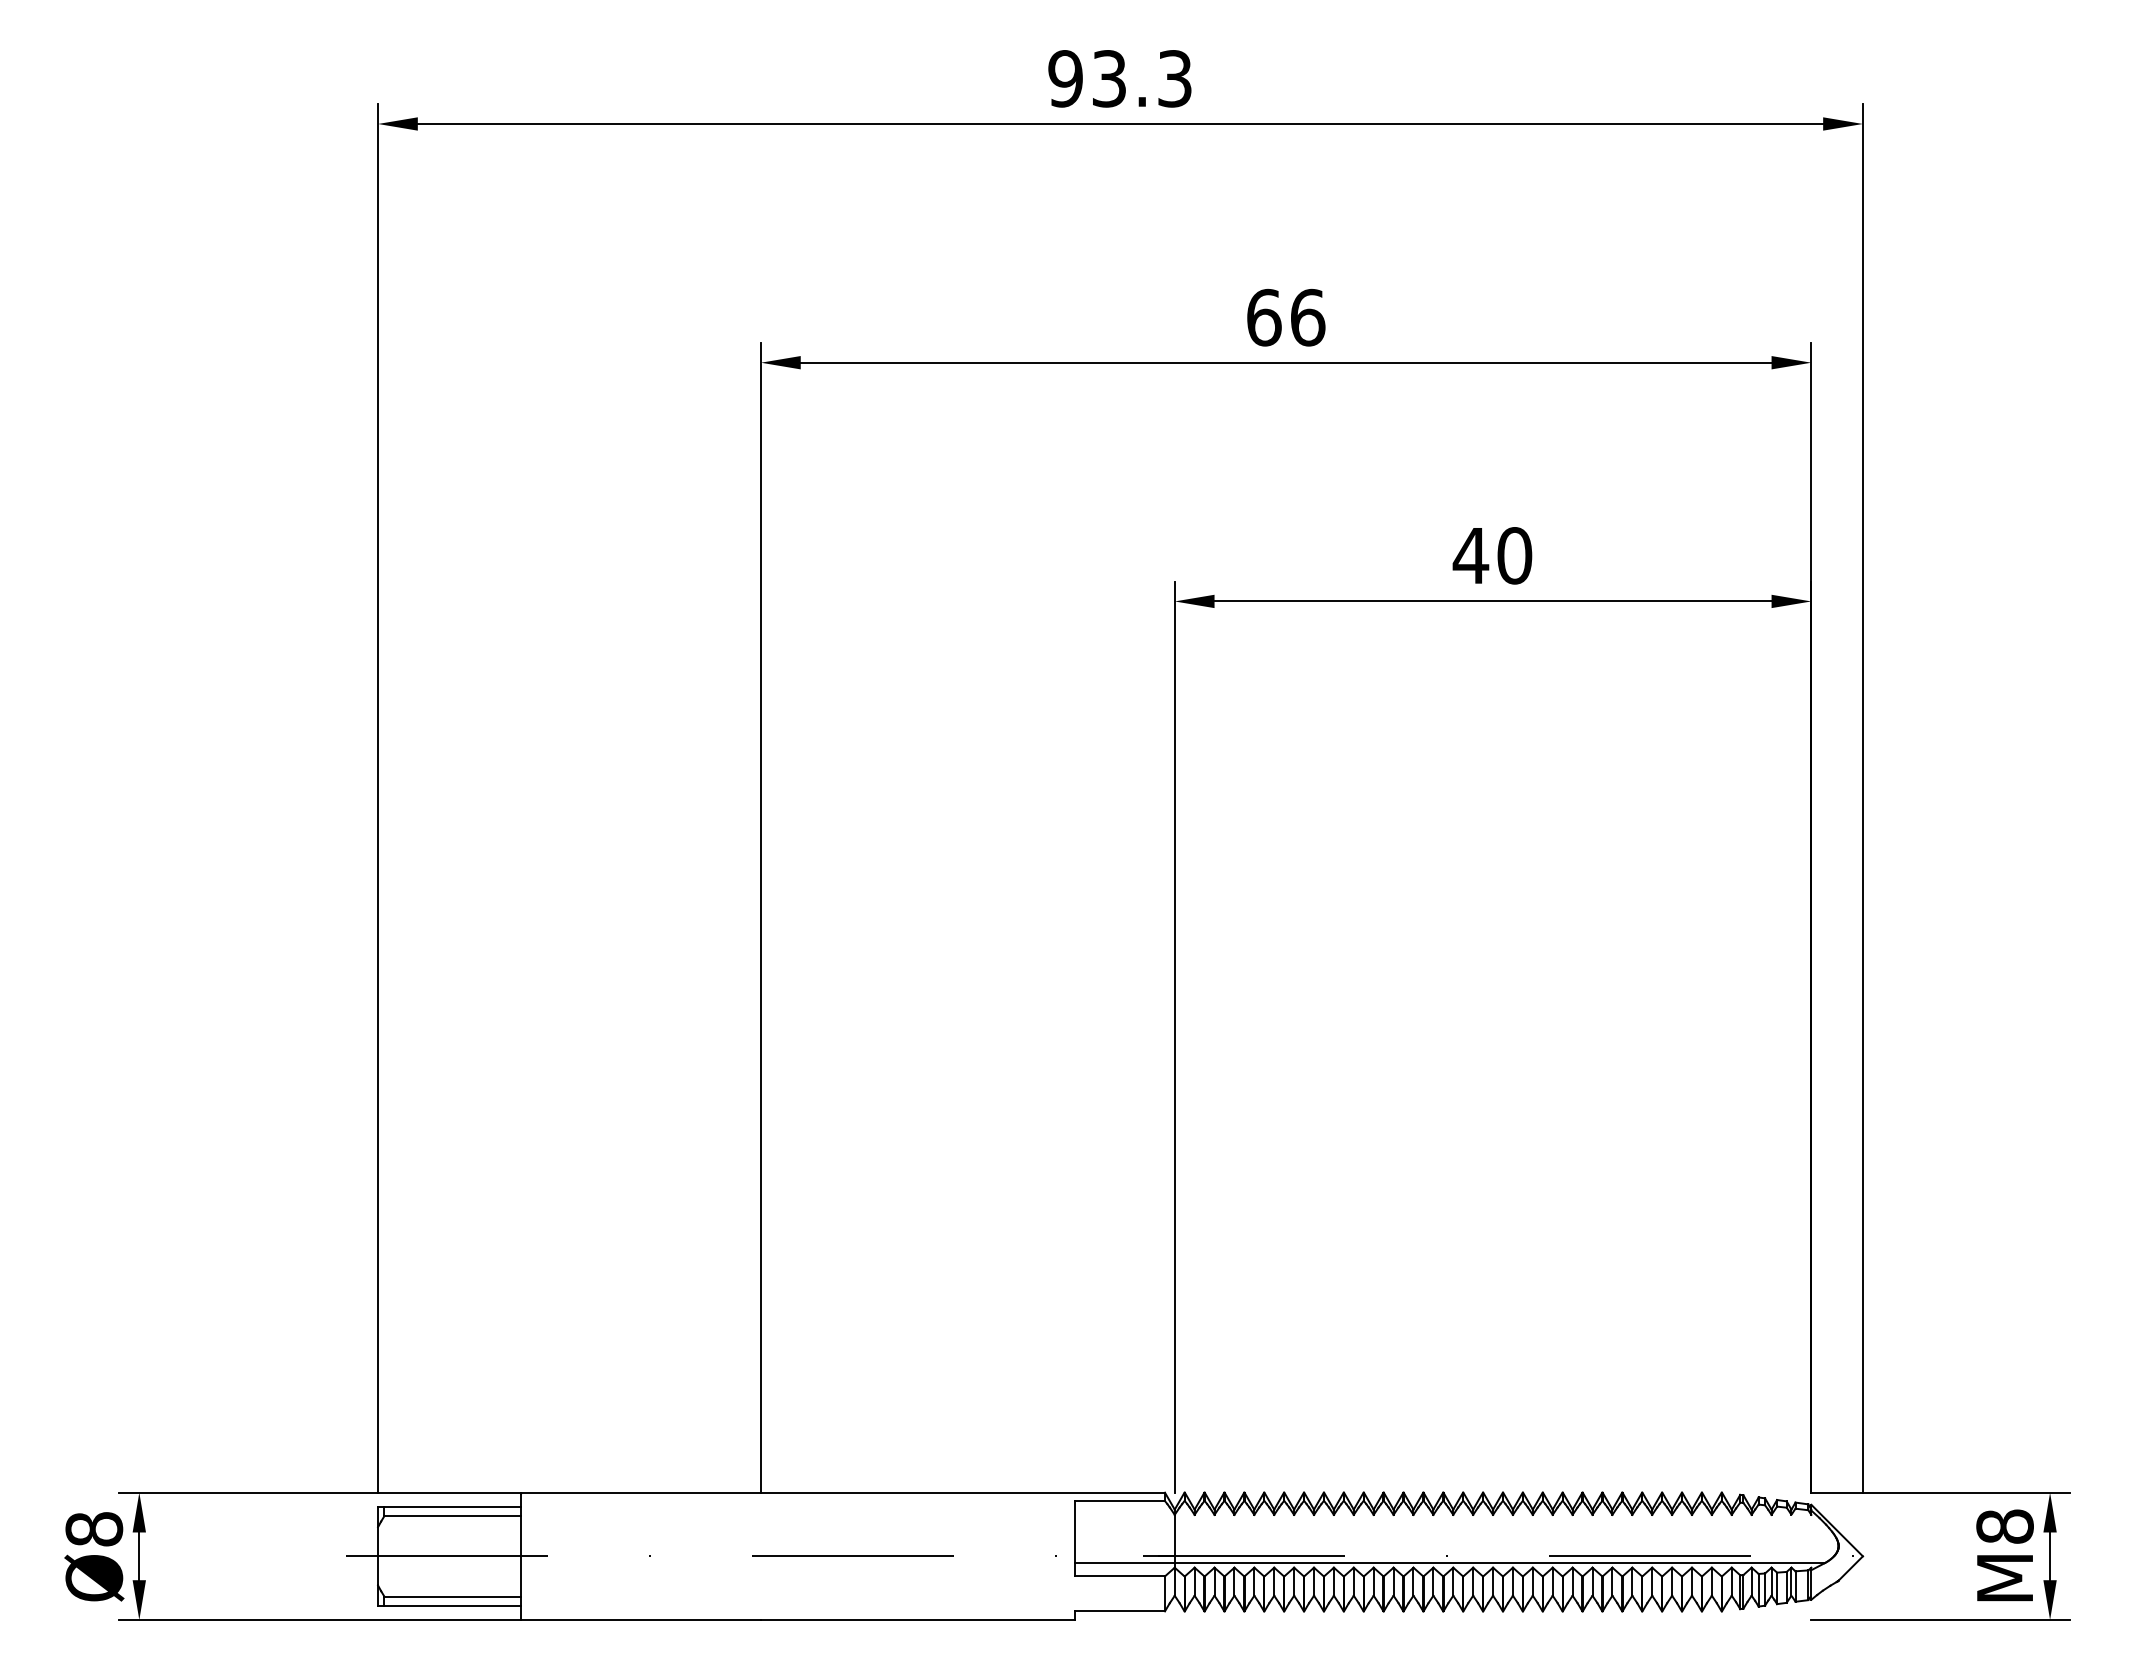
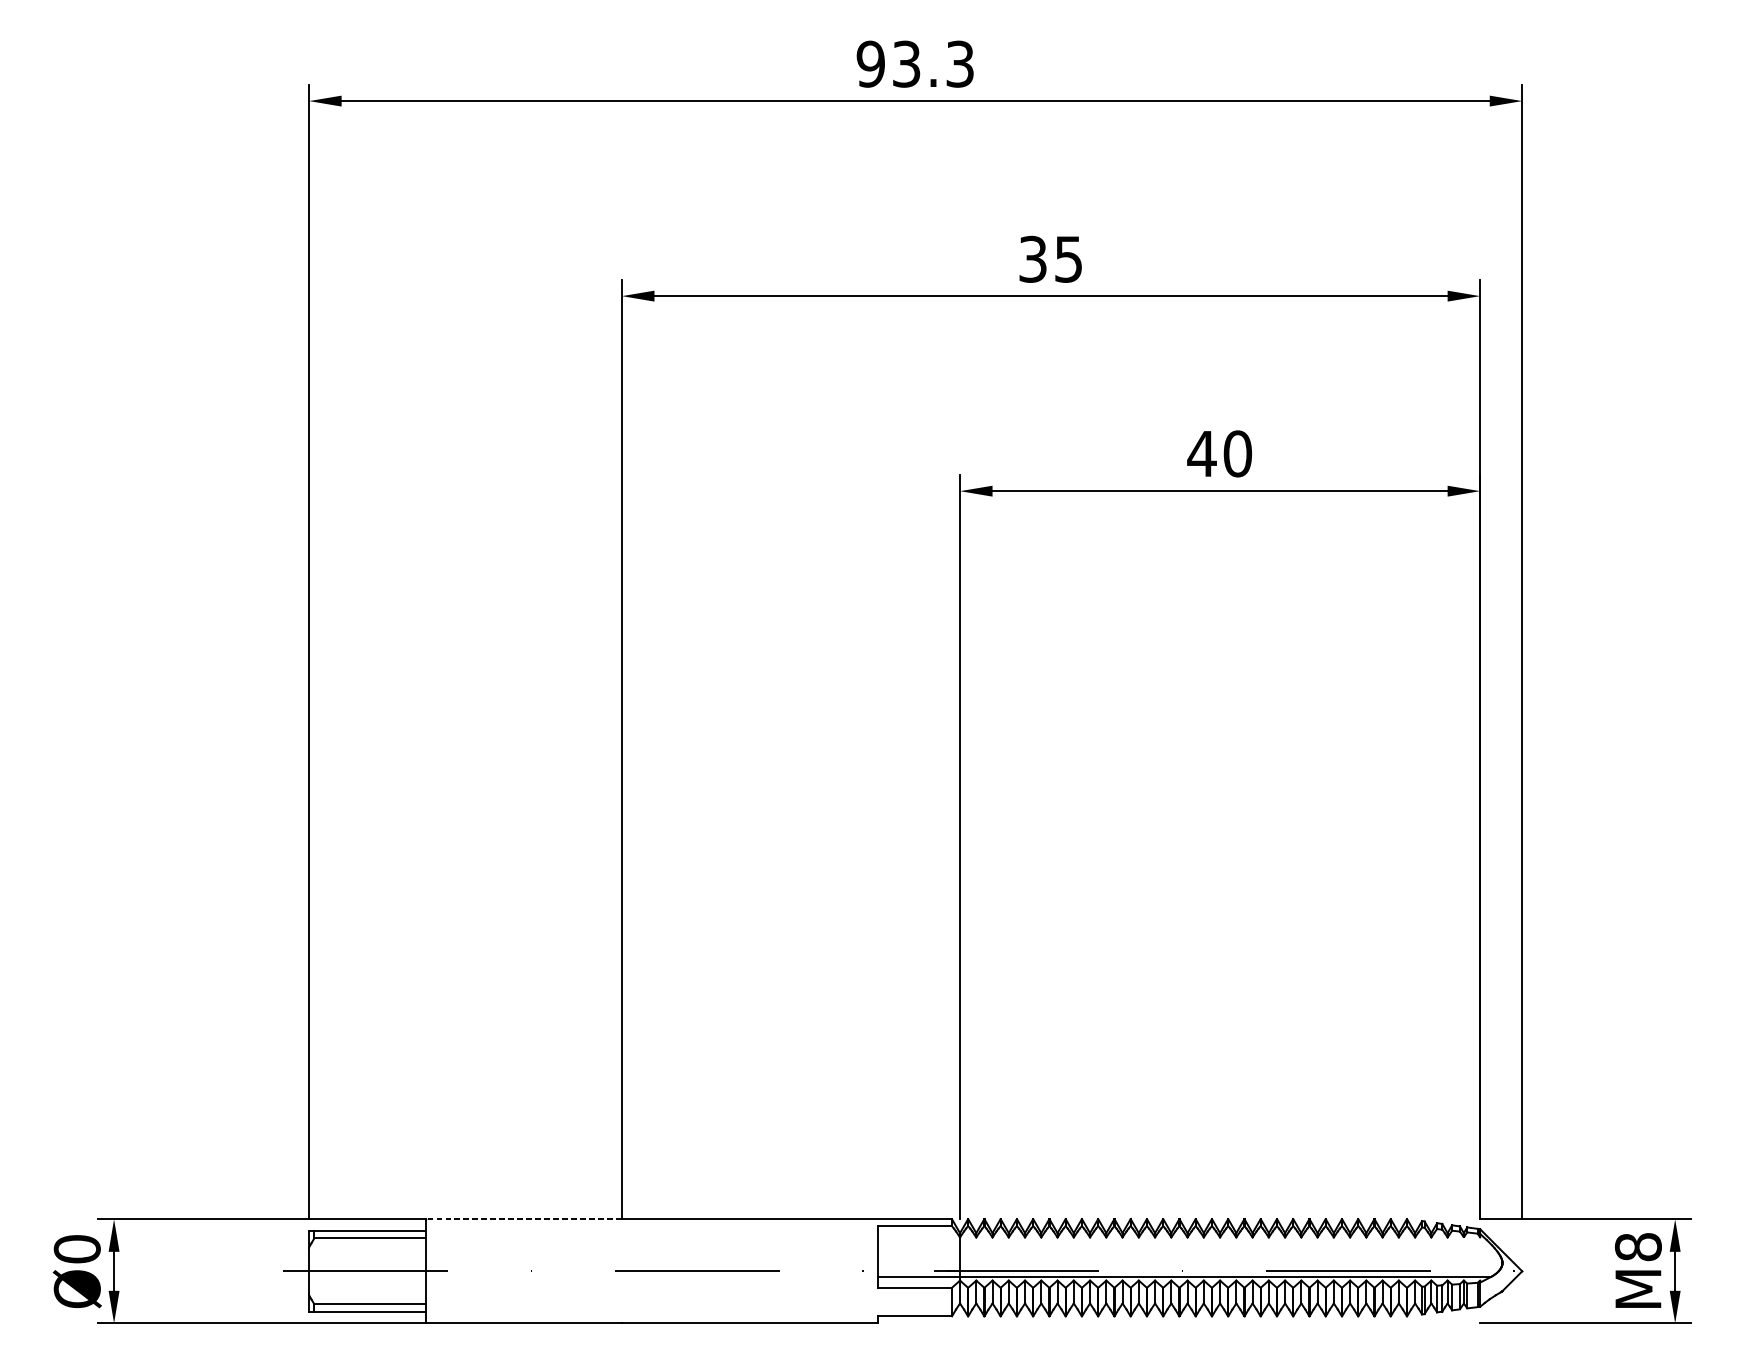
text: (1286, 317) -> (1051, 259), 66 -> 35
line: (641, 1492) -> (524, 1219), solid -> dashed
text: (93, 1529) -> (76, 1249), Ø8 -> Ø0

